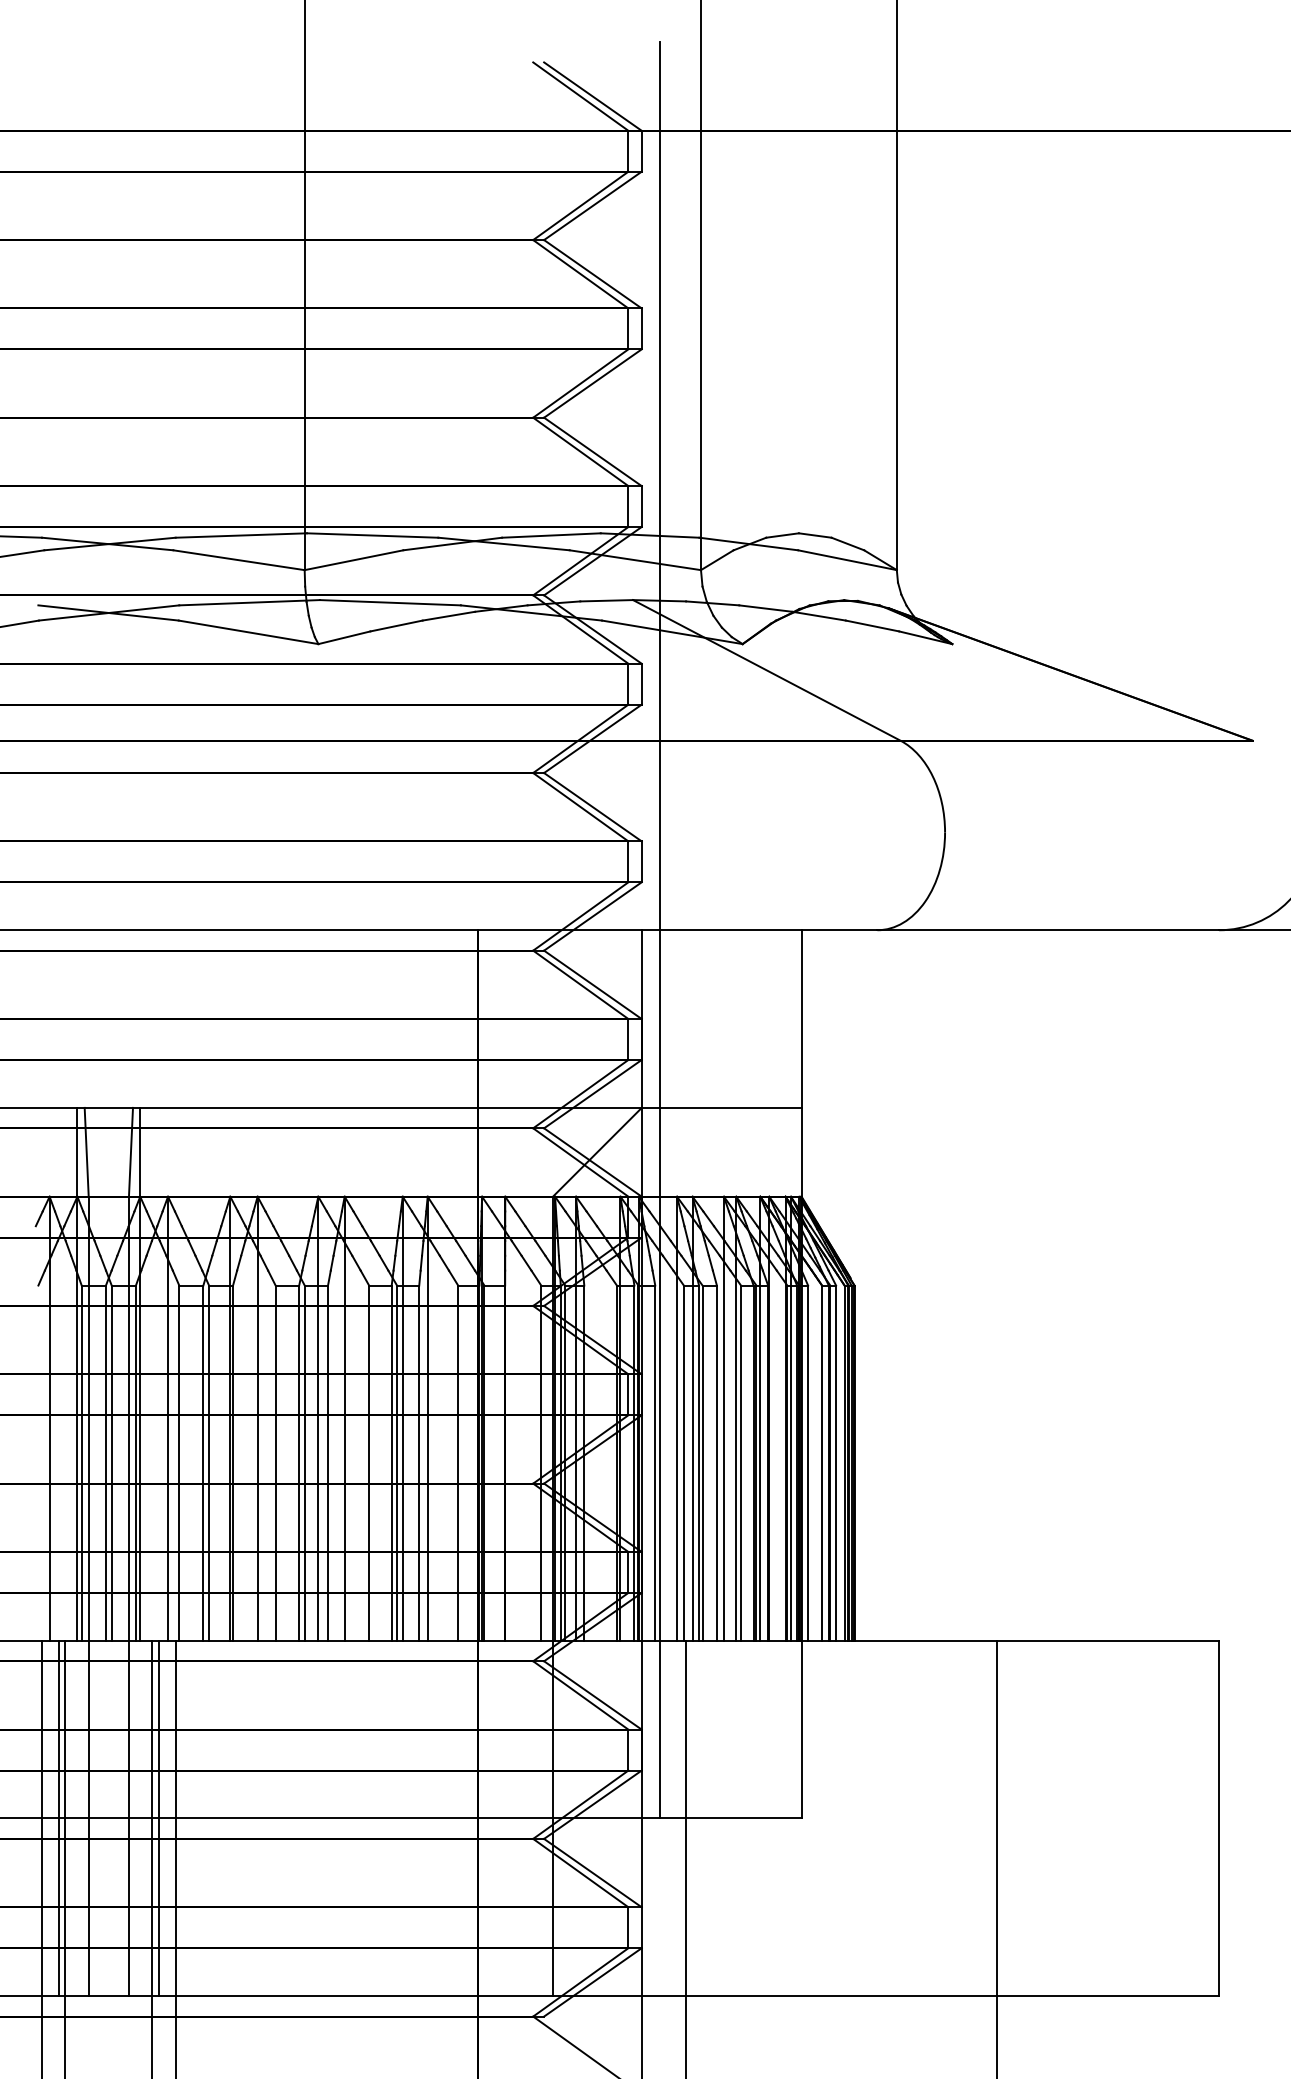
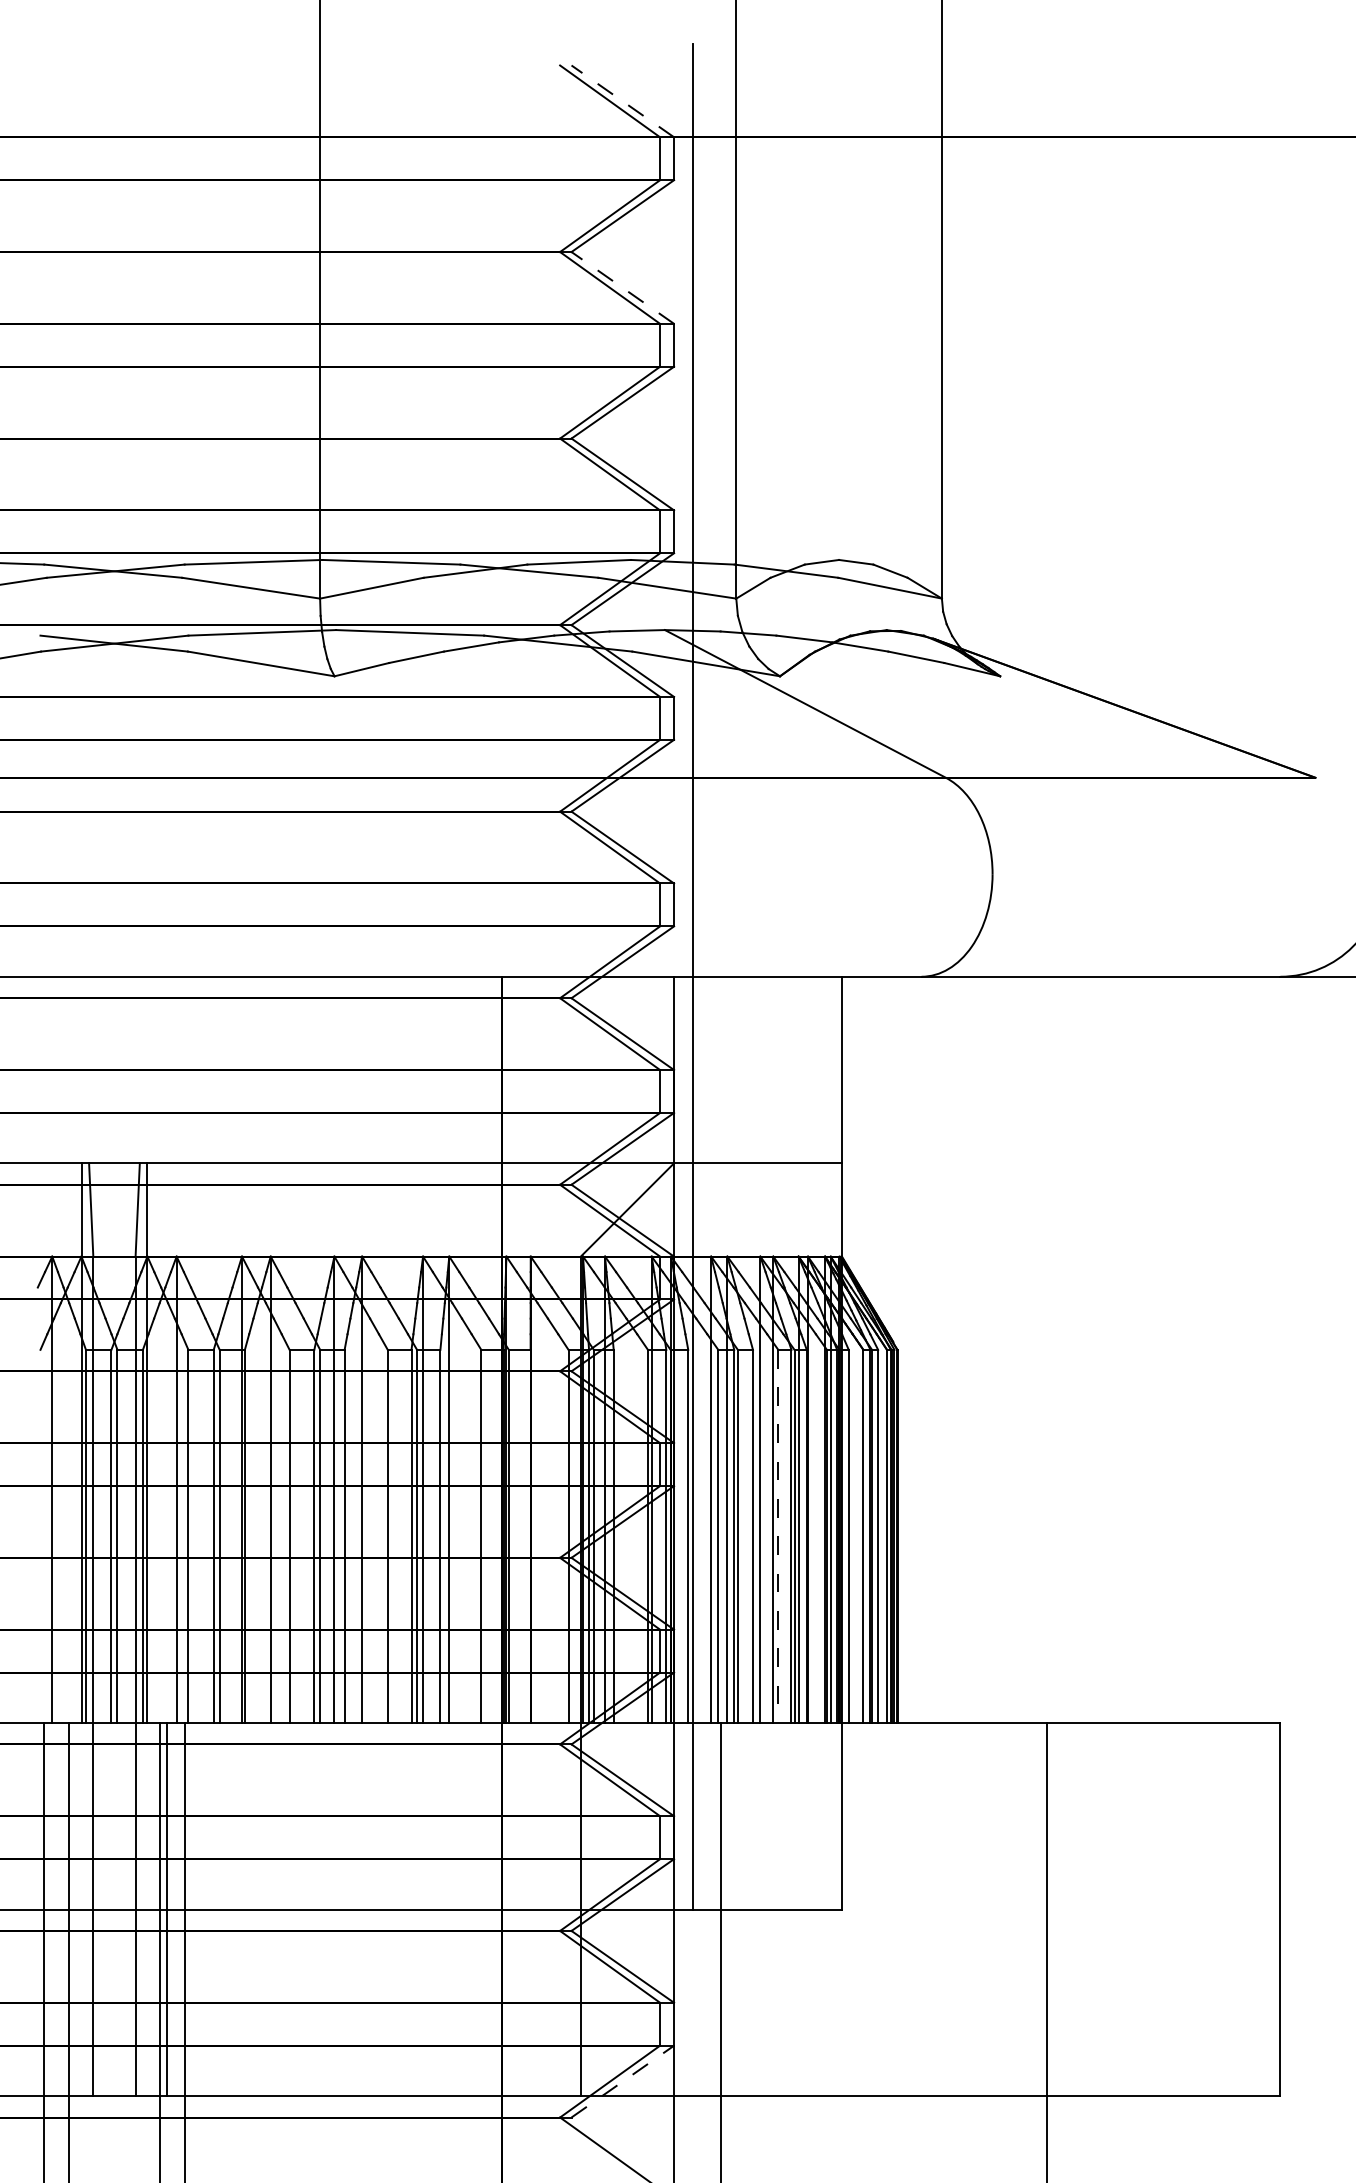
line: (592, 96) -> (622, 101), solid -> dashed
line: (592, 273) -> (622, 287), solid -> dashed
line: (741, 1463) -> (778, 1536), solid -> dashed
line: (58, 1818) -> (61, 1909), removed
line: (592, 1982) -> (622, 2081), solid -> dashed

